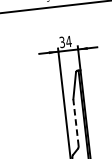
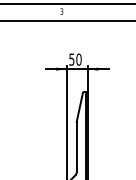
text: (65, 41) -> (75, 59), 34 -> 50
line: (75, 122) -> (76, 146), dashed -> solid

